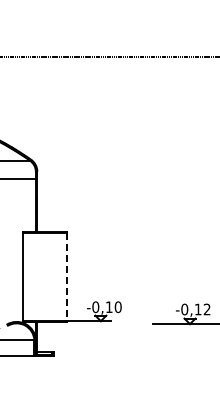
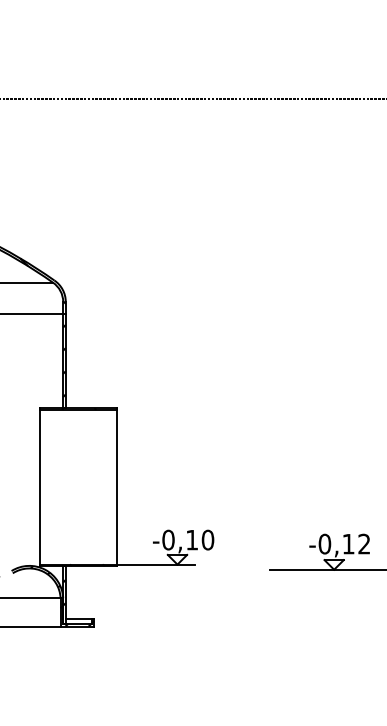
line: (66, 277) -> (117, 487), dashed -> solid

